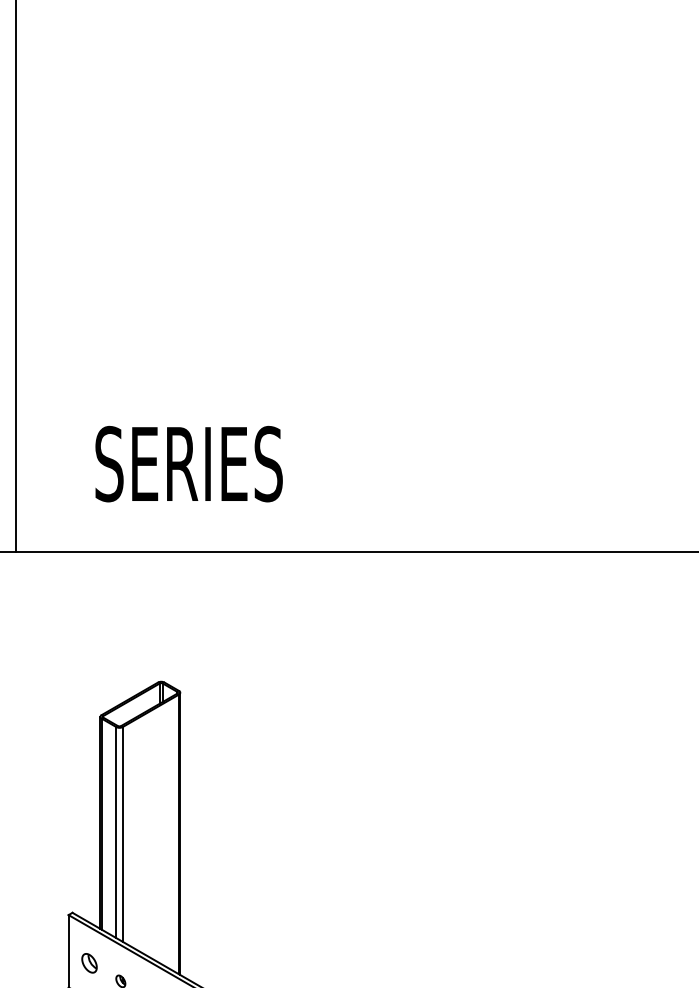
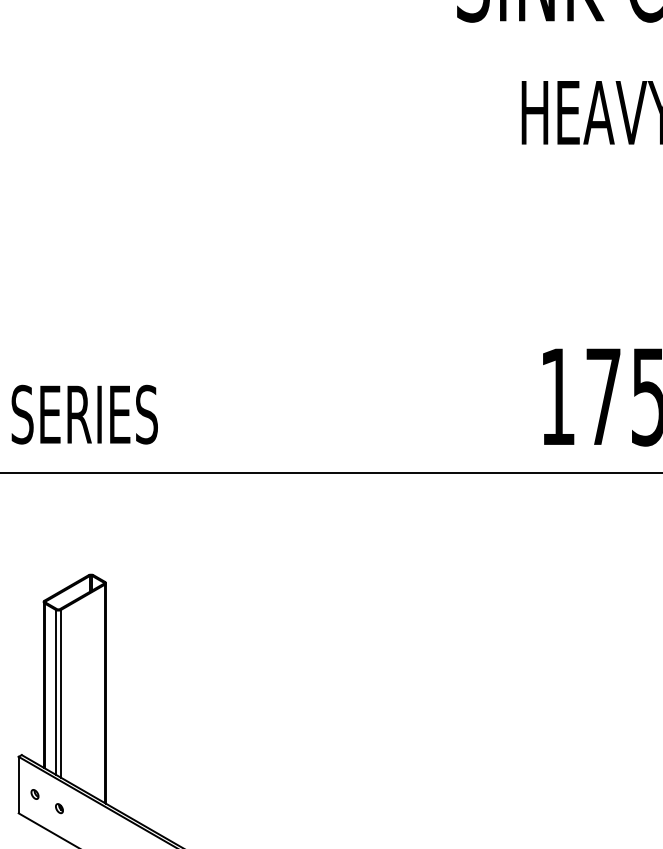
text: (188, 463) -> (84, 414), moved
part: (88, 963) -> (34, 794), size x0.62

